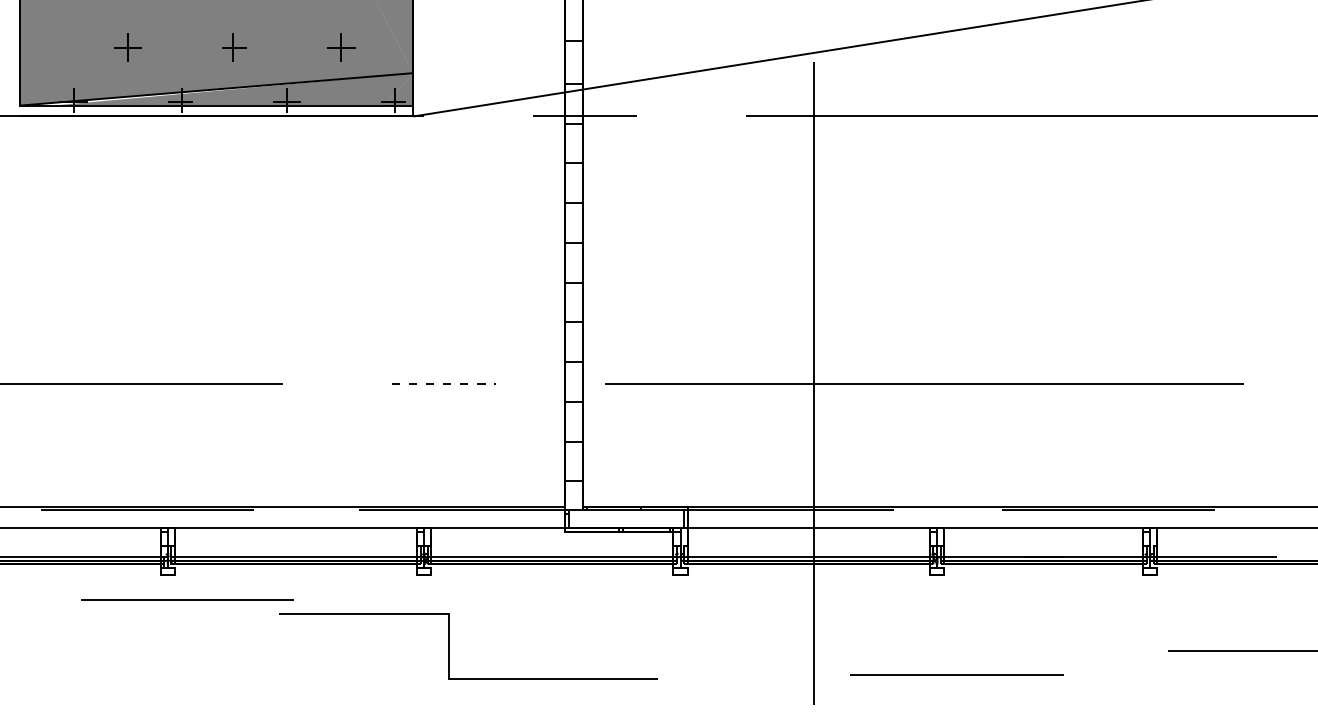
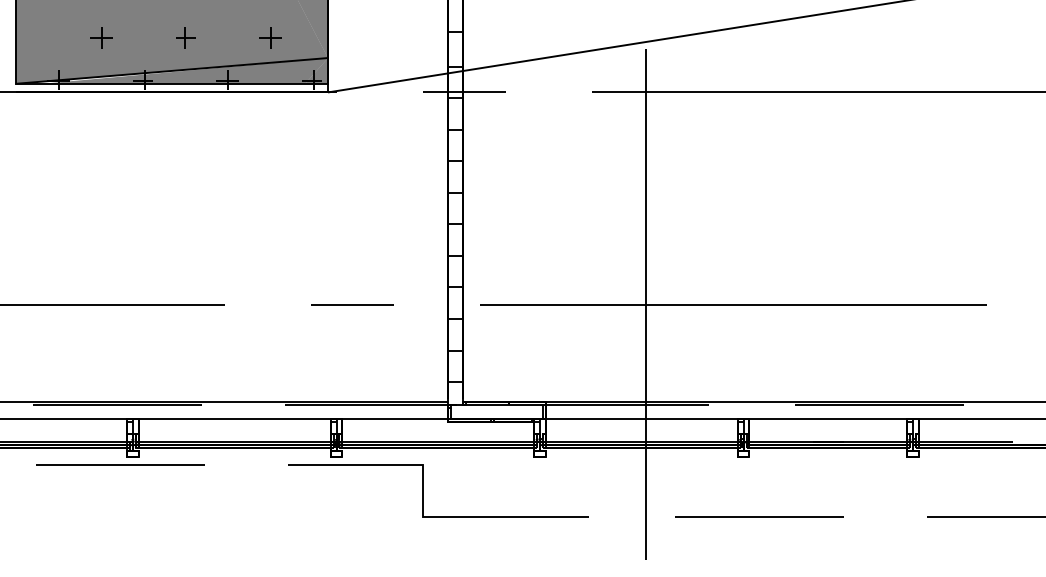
line: (444, 383) -> (352, 304), dashed -> solid
line: (187, 599) -> (120, 464), moved
line: (449, 646) -> (423, 490), moved
line: (956, 674) -> (759, 516), moved

